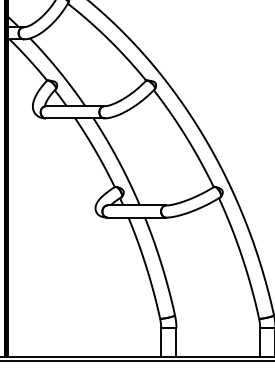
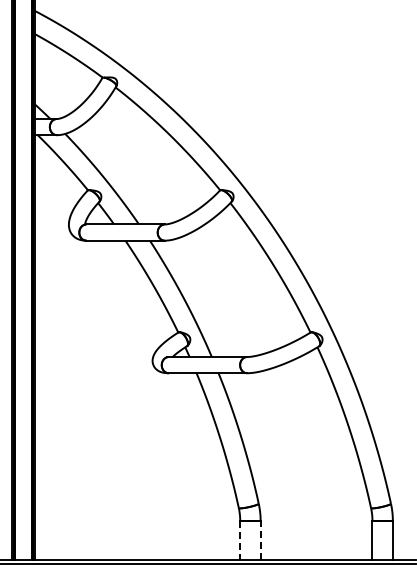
line: (161, 342) -> (240, 540), solid -> dashed
line: (176, 342) -> (260, 539), solid -> dashed

